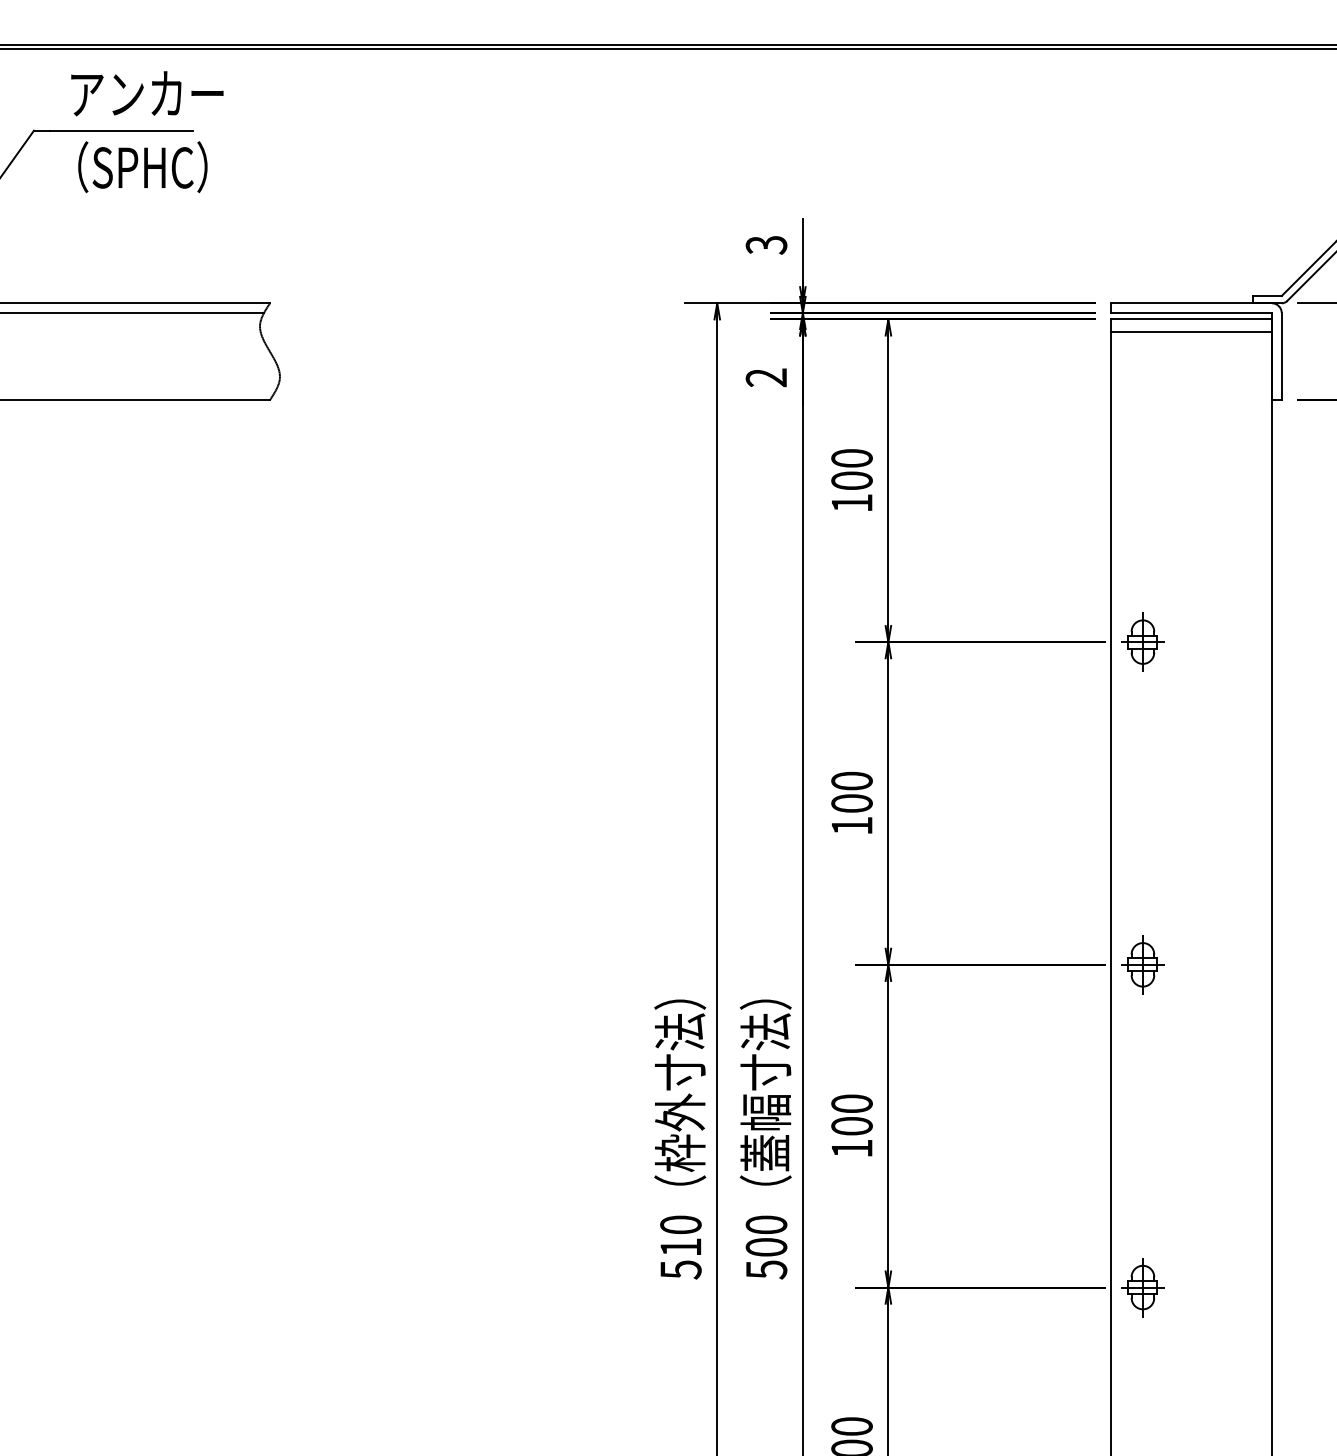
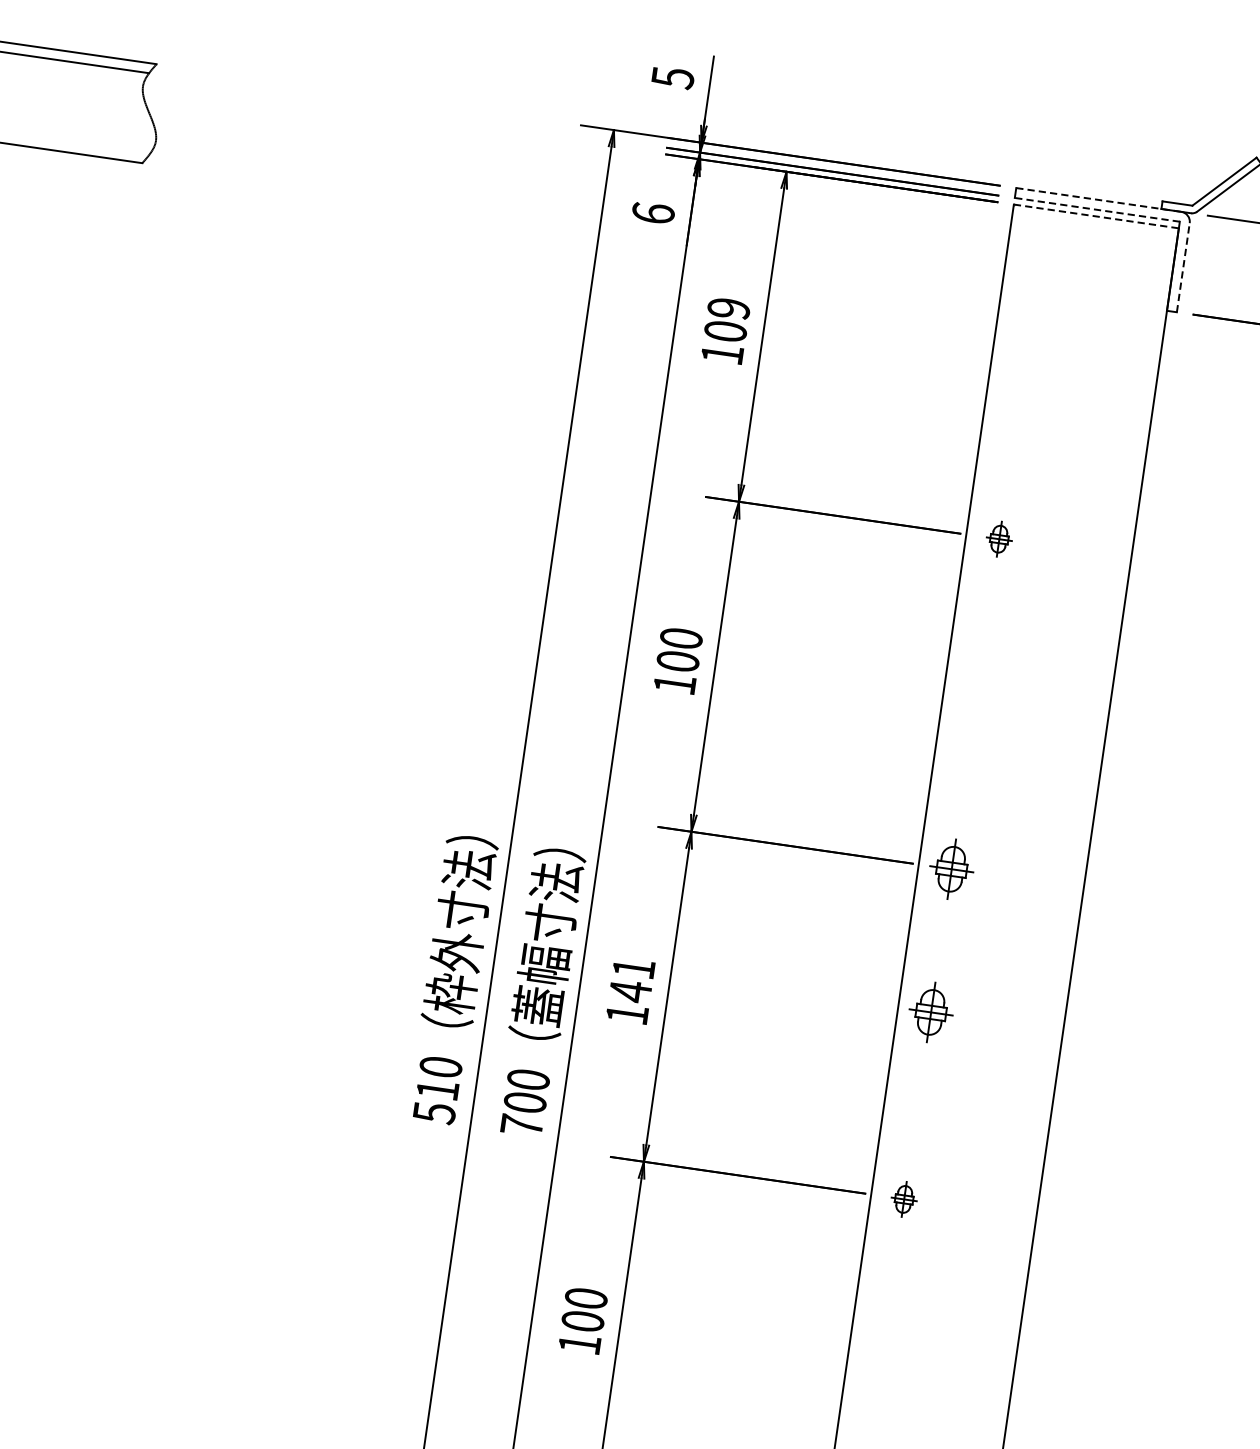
text: (765, 245) -> (671, 78), 3 -> 5
line: (1191, 303) -> (1098, 200), solid -> dashed
line: (1191, 312) -> (1097, 209), solid -> dashed
line: (1191, 319) -> (1096, 216), solid -> dashed
line: (1191, 332) -> (1094, 229), removed
line: (1281, 356) -> (1183, 267), solid -> dashed
text: (766, 377) -> (653, 213), 2 -> 6
text: (851, 458) -> (728, 308), 100 -> 109
part: (1142, 641) -> (998, 538), size x0.6
part: (1142, 1104) -> (930, 1012), added
text: (851, 1115) -> (631, 980), 100 -> 141
text: (766, 1269) -> (521, 1125), 500 -> 700
part: (1142, 1287) -> (903, 1199), size x0.6

